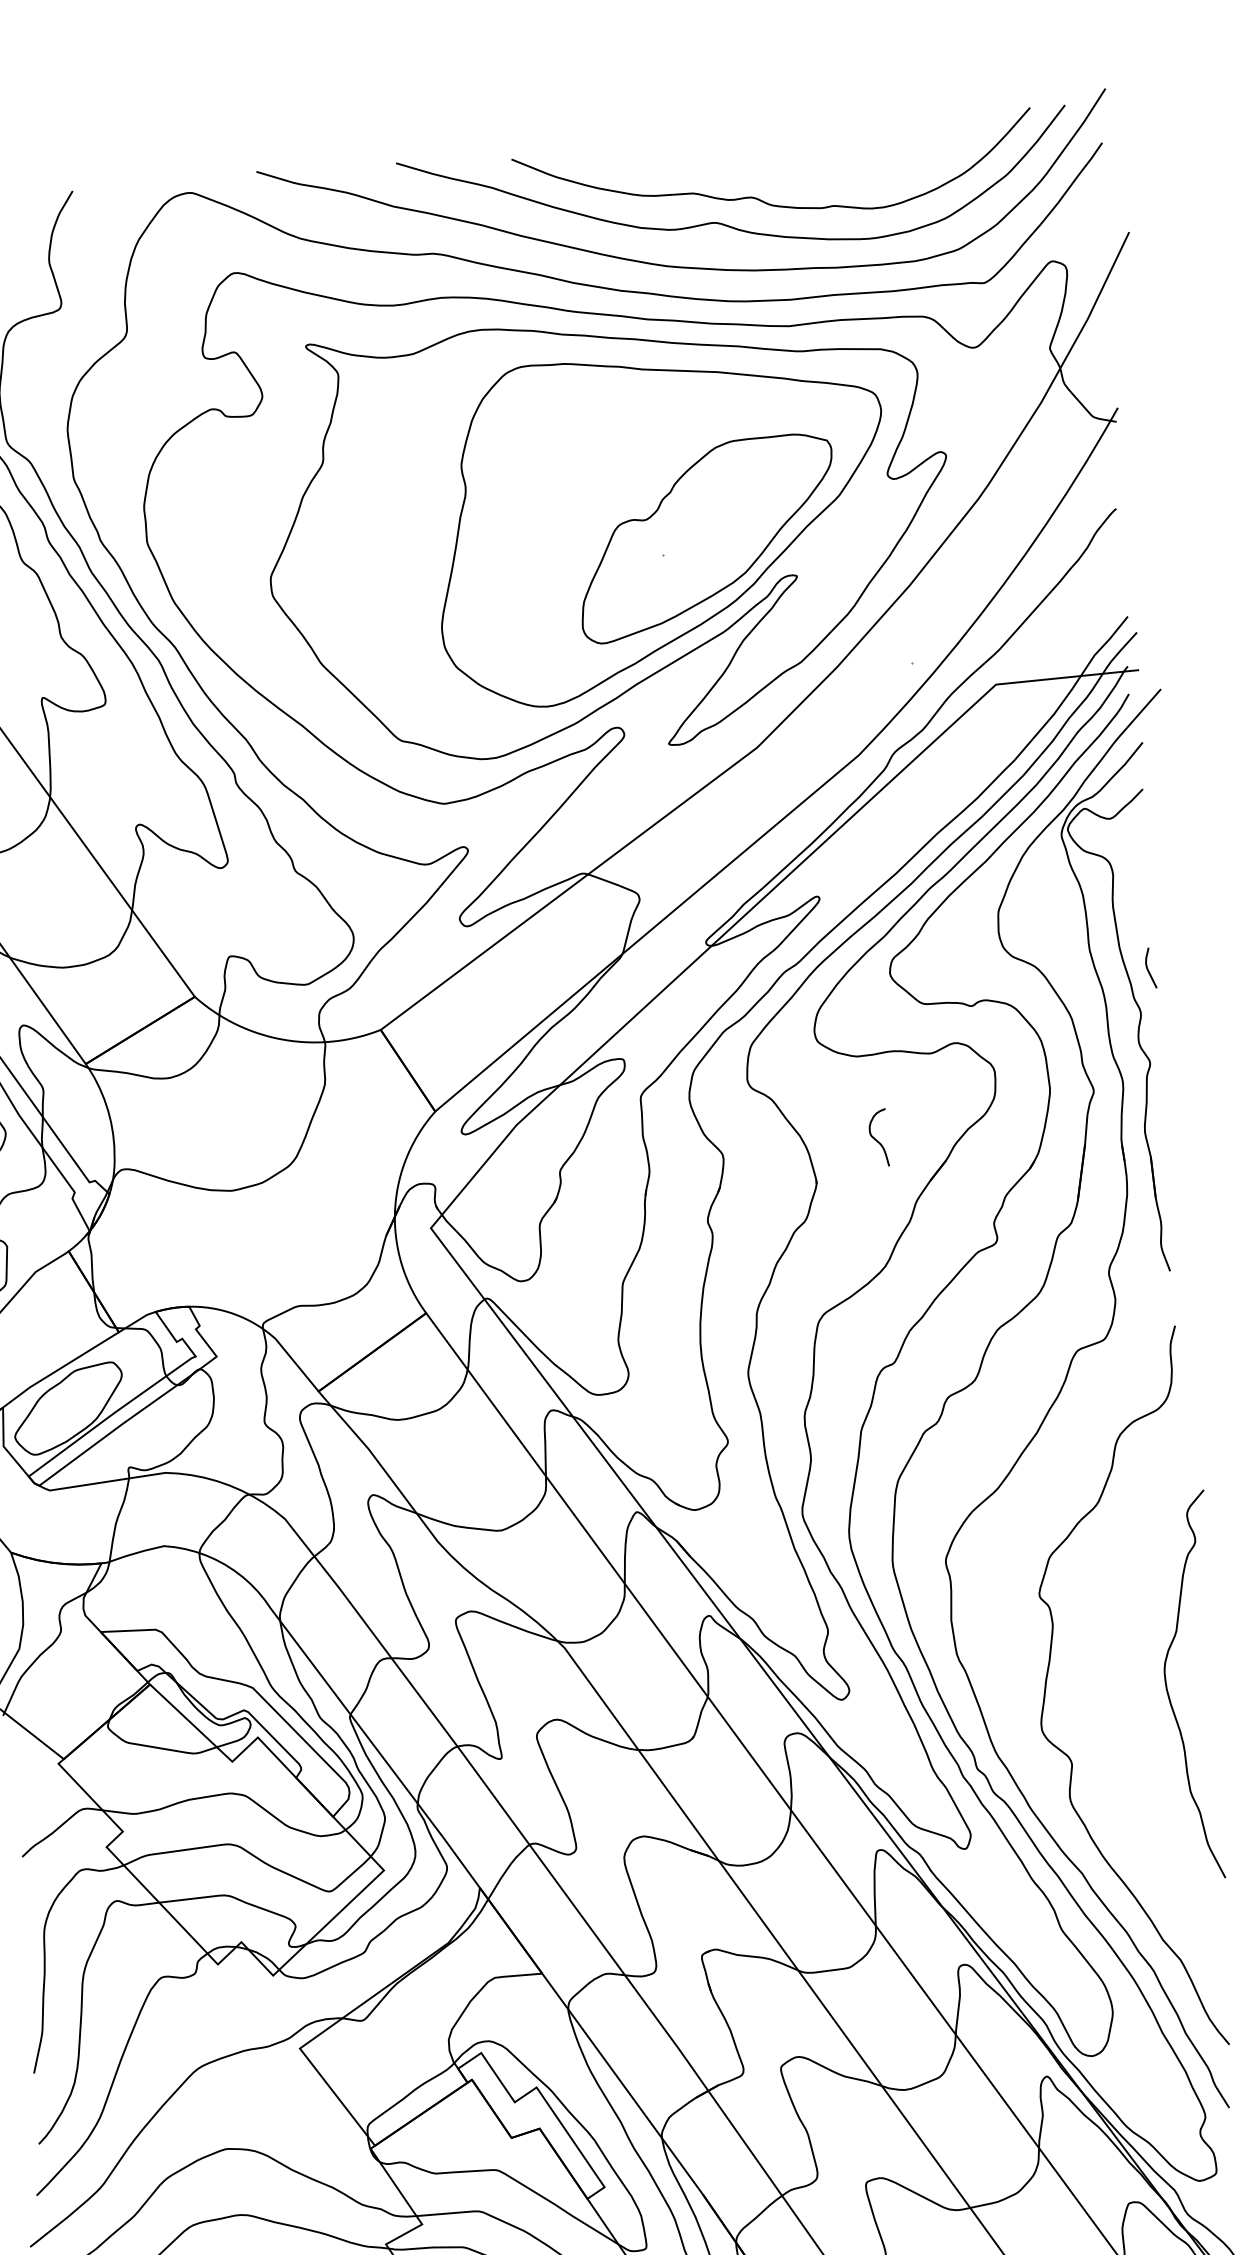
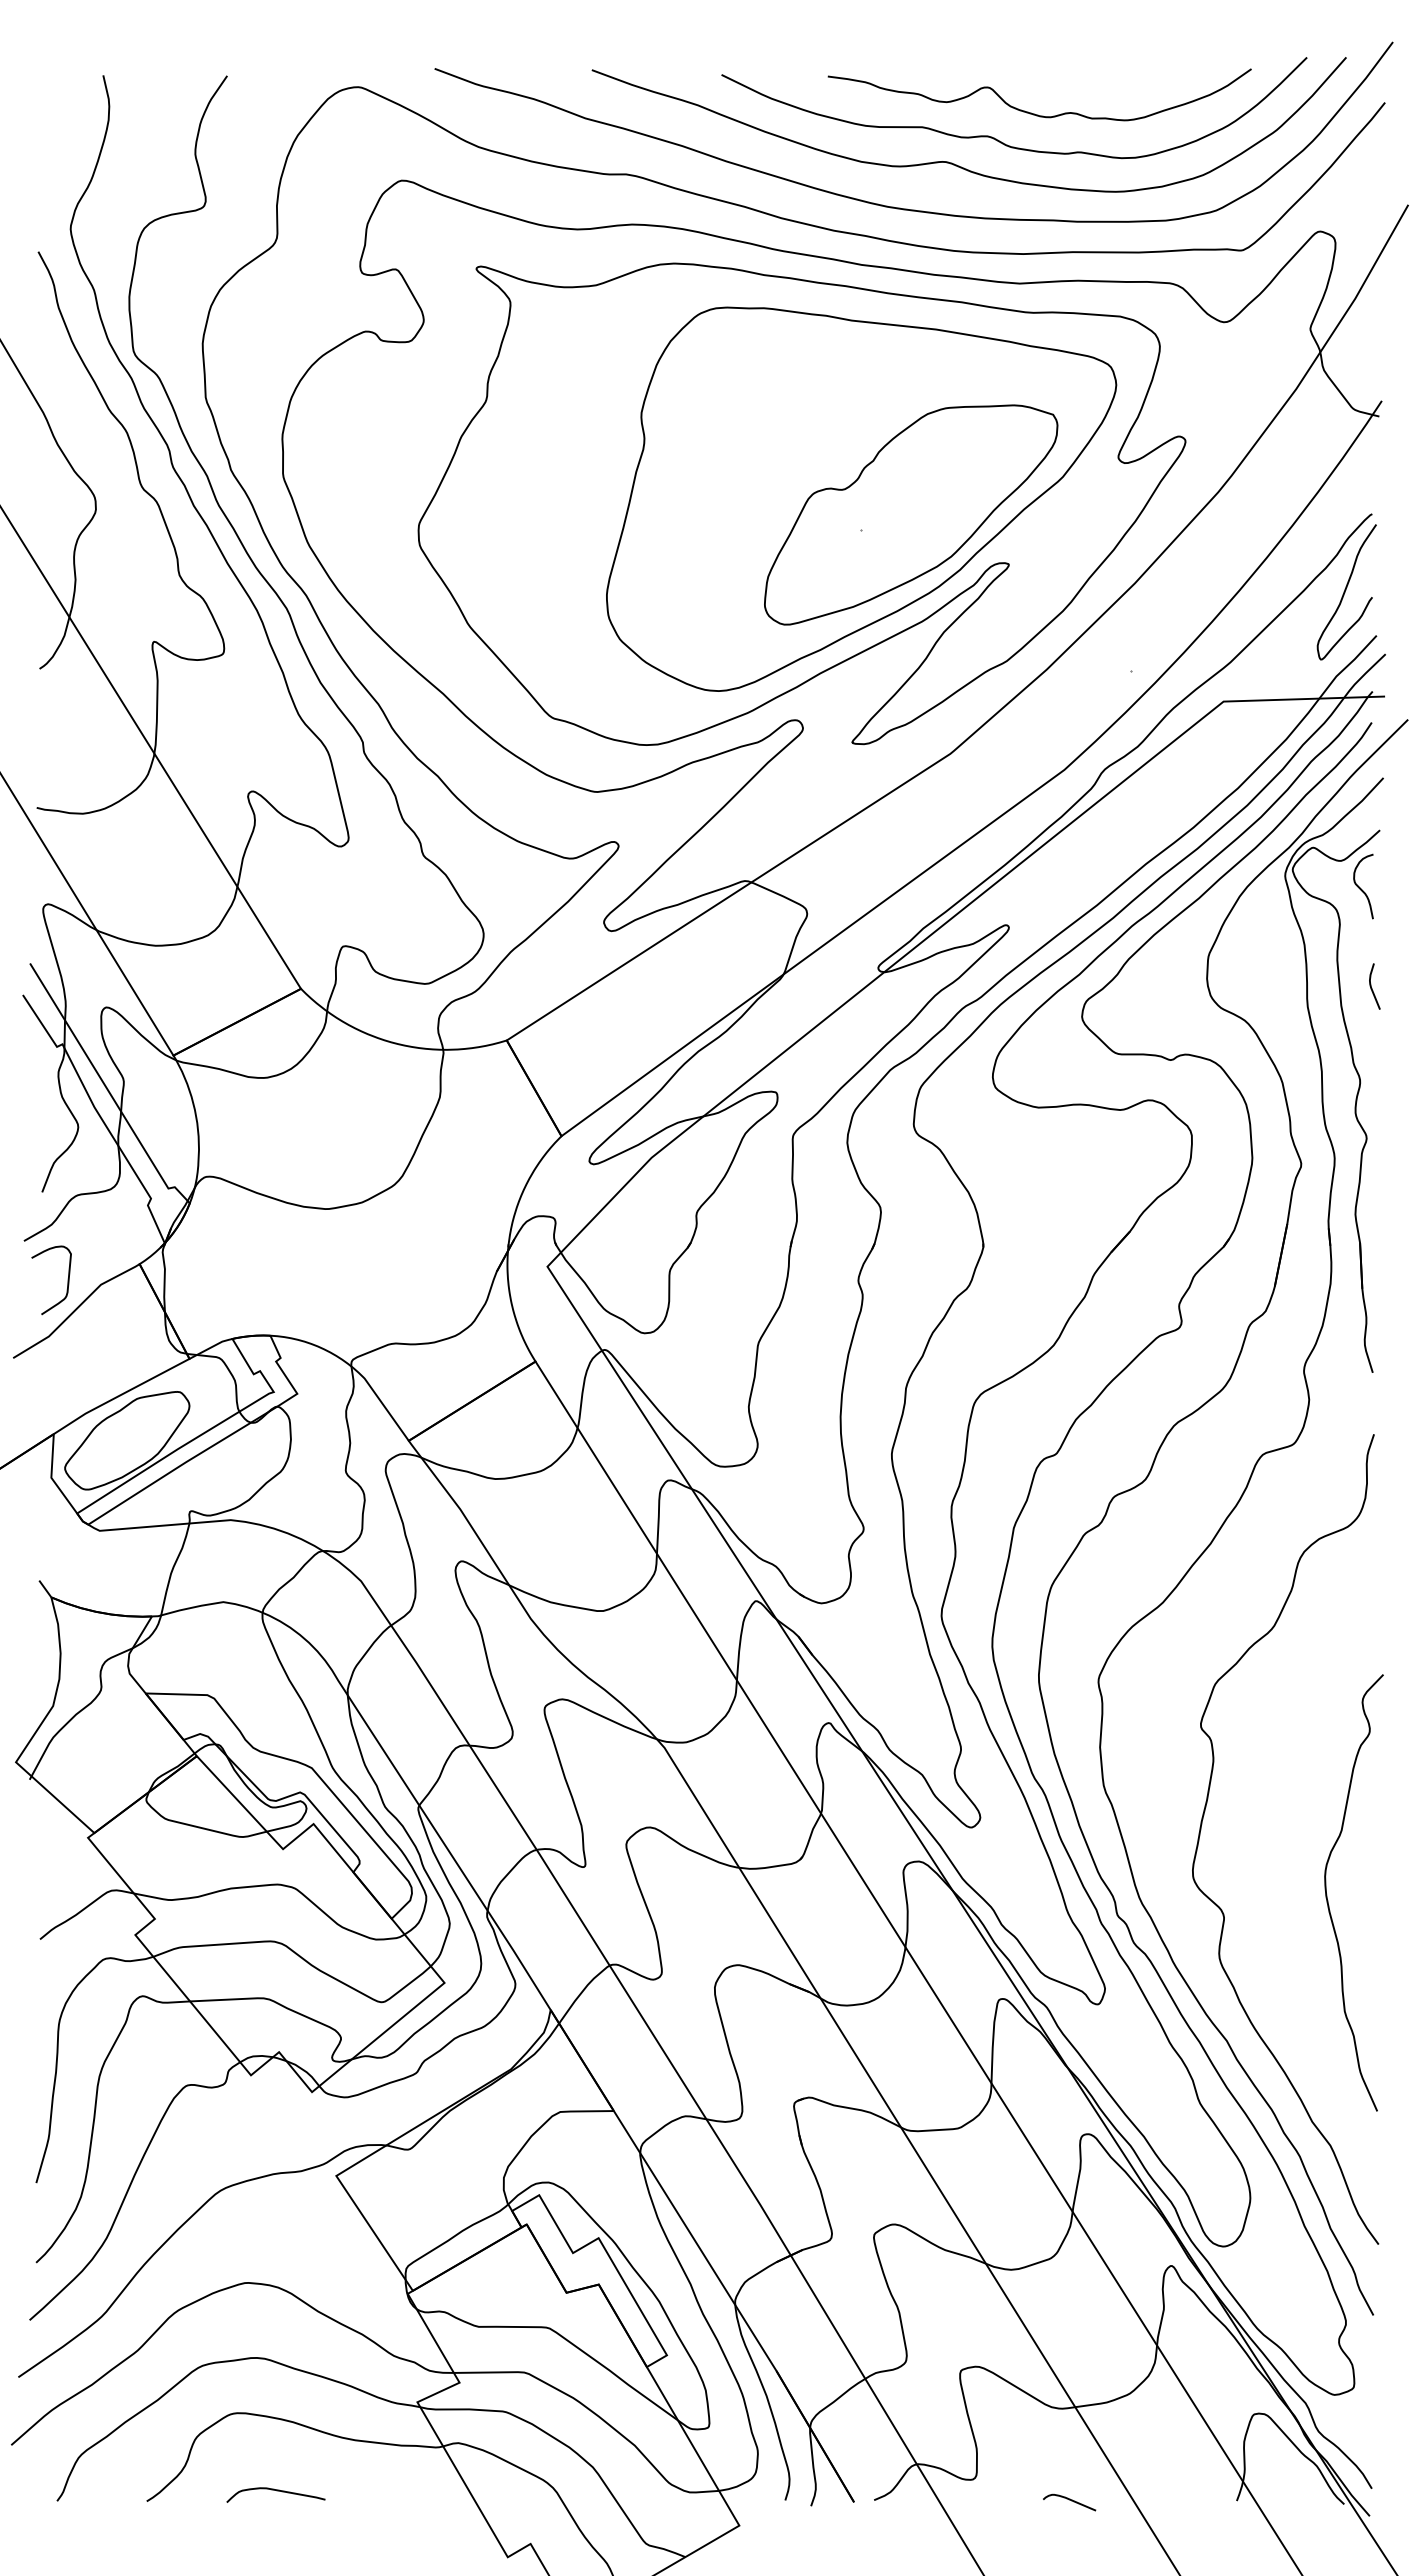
curve: (791, 174) -> (1034, 113), added
curve: (1097, 580) -> (1345, 592), added
curve: (1148, 970) -> (1372, 988), moved
curve: (877, 1139) -> (1361, 888), moved
curve: (1167, 1688) -> (1327, 1894), moved

